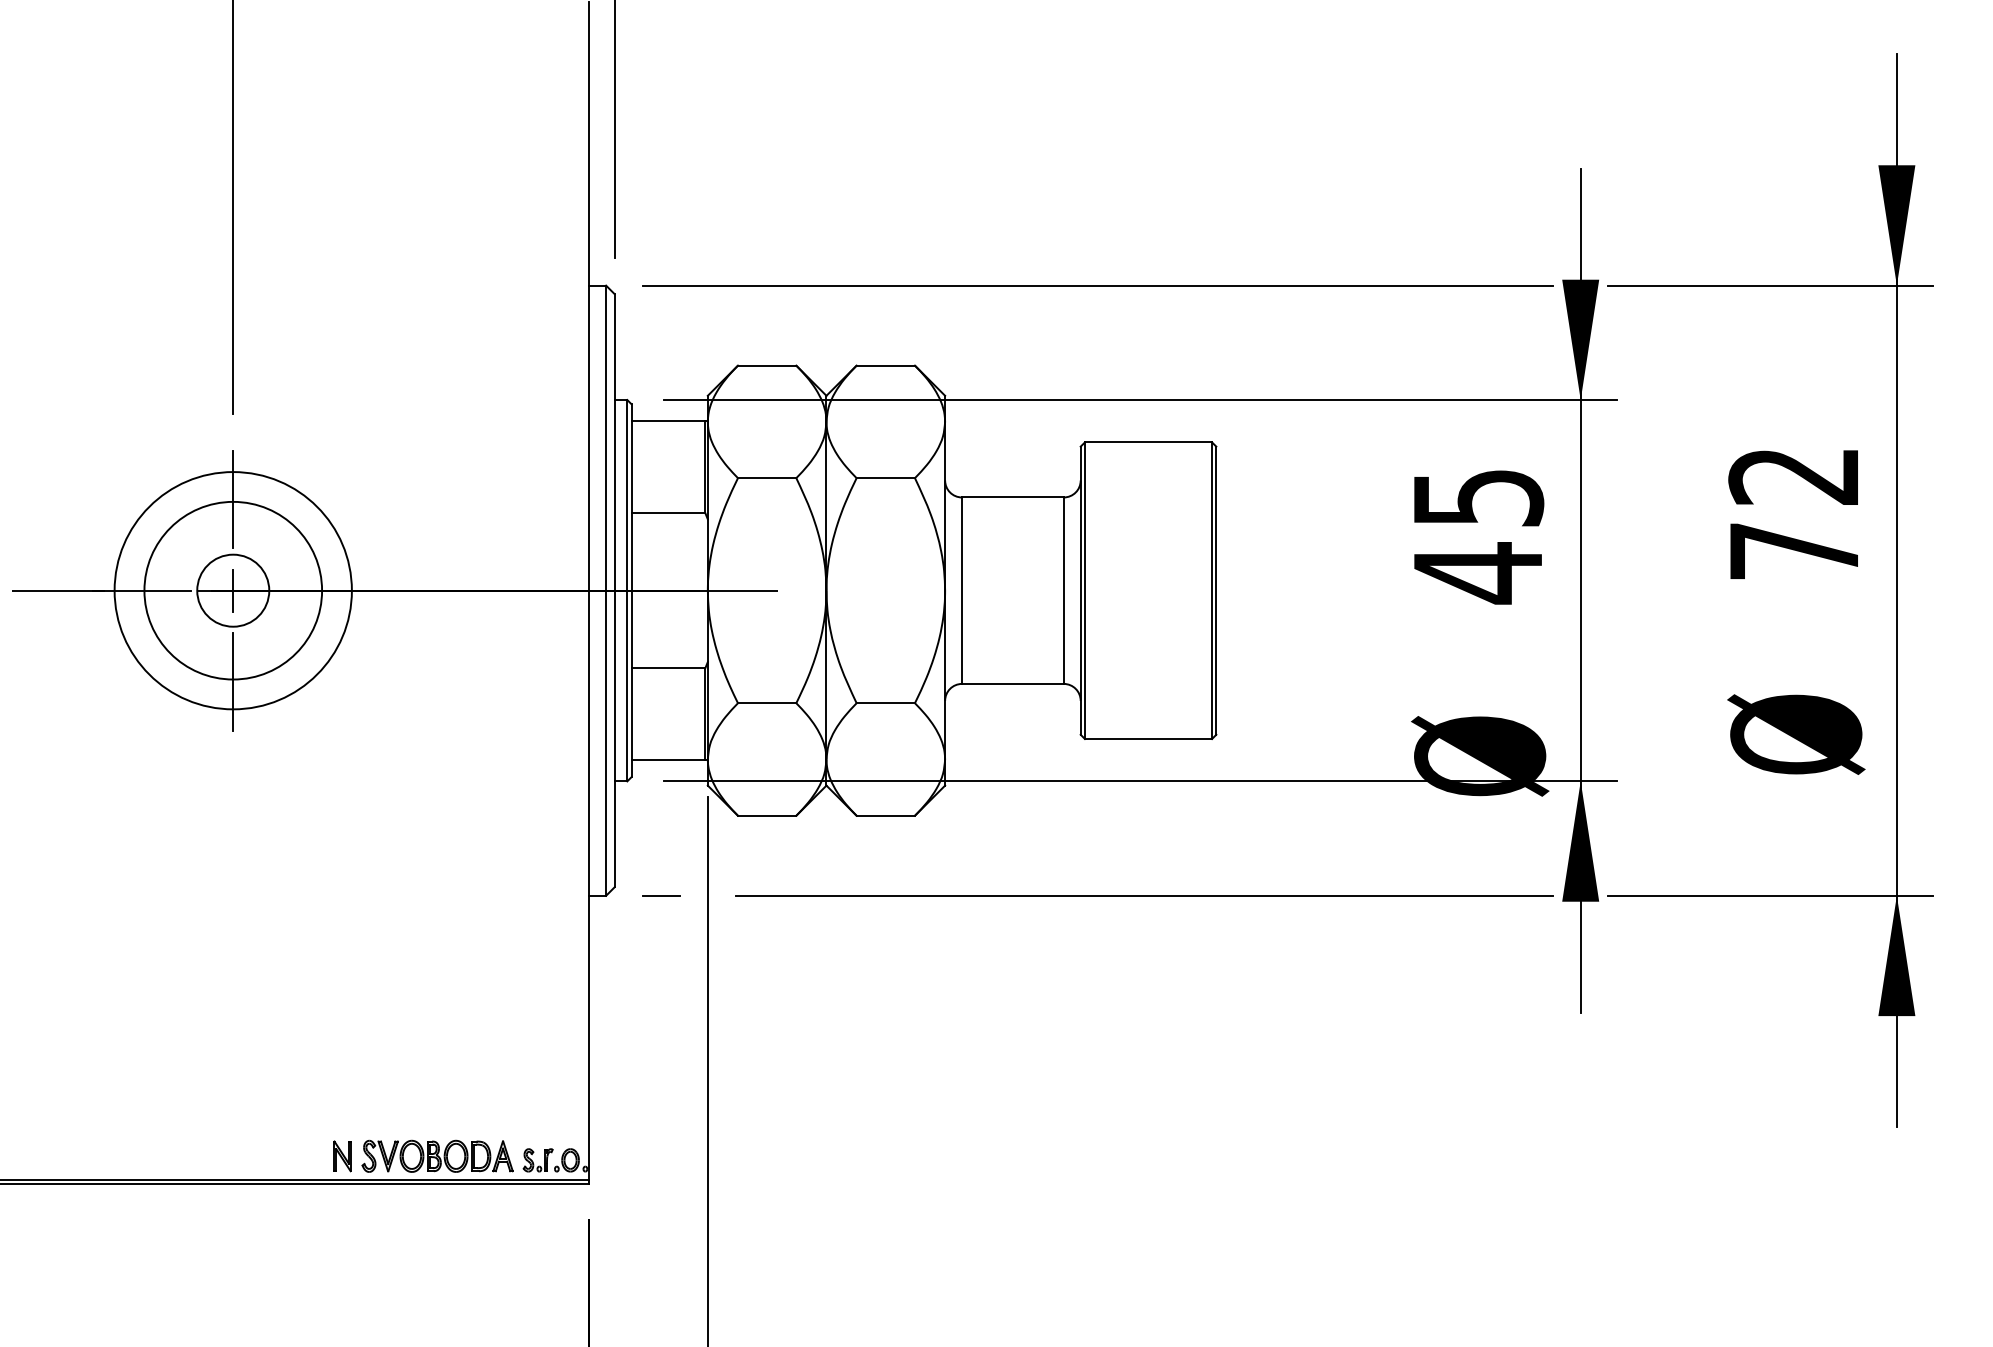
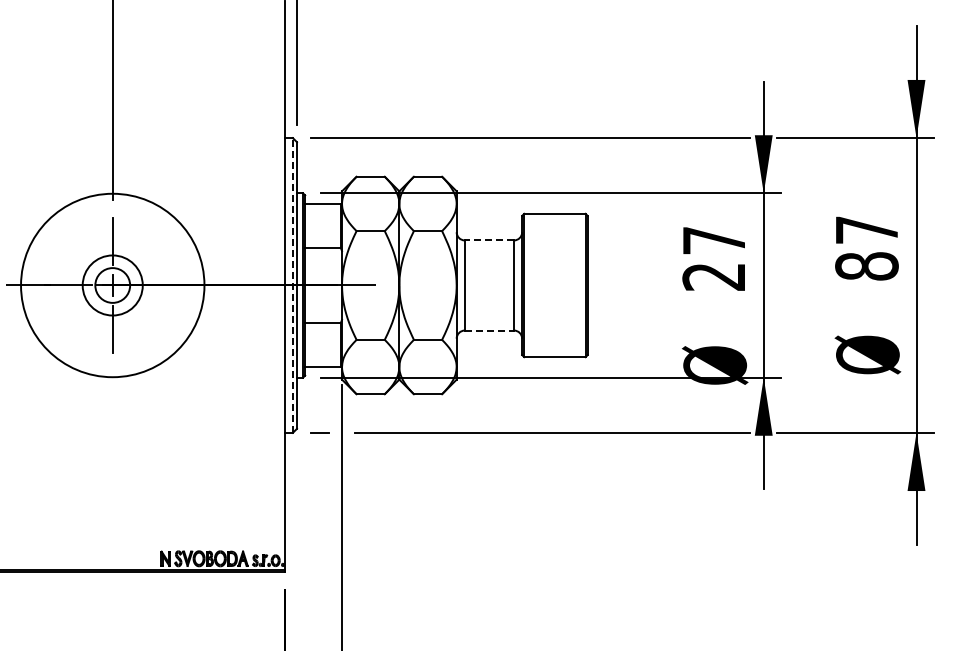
line: (1013, 497) -> (489, 240), solid -> dashed
text: (1793, 514) -> (866, 248), 72 -> 87
text: (1478, 536) -> (714, 259), 45 -> 27
circle: (232, 590) -> (112, 285), size x0.7
circle: (232, 590) -> (112, 285), size x1.6
line: (605, 590) -> (292, 285), solid -> dashed
line: (1013, 683) -> (489, 330), solid -> dashed

